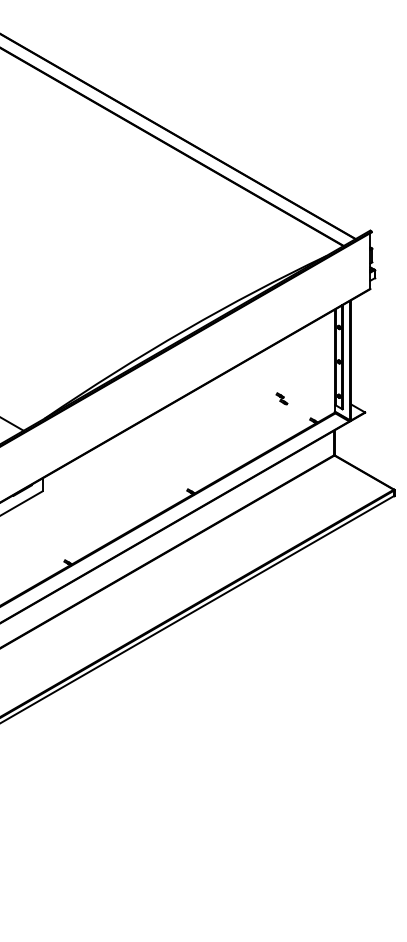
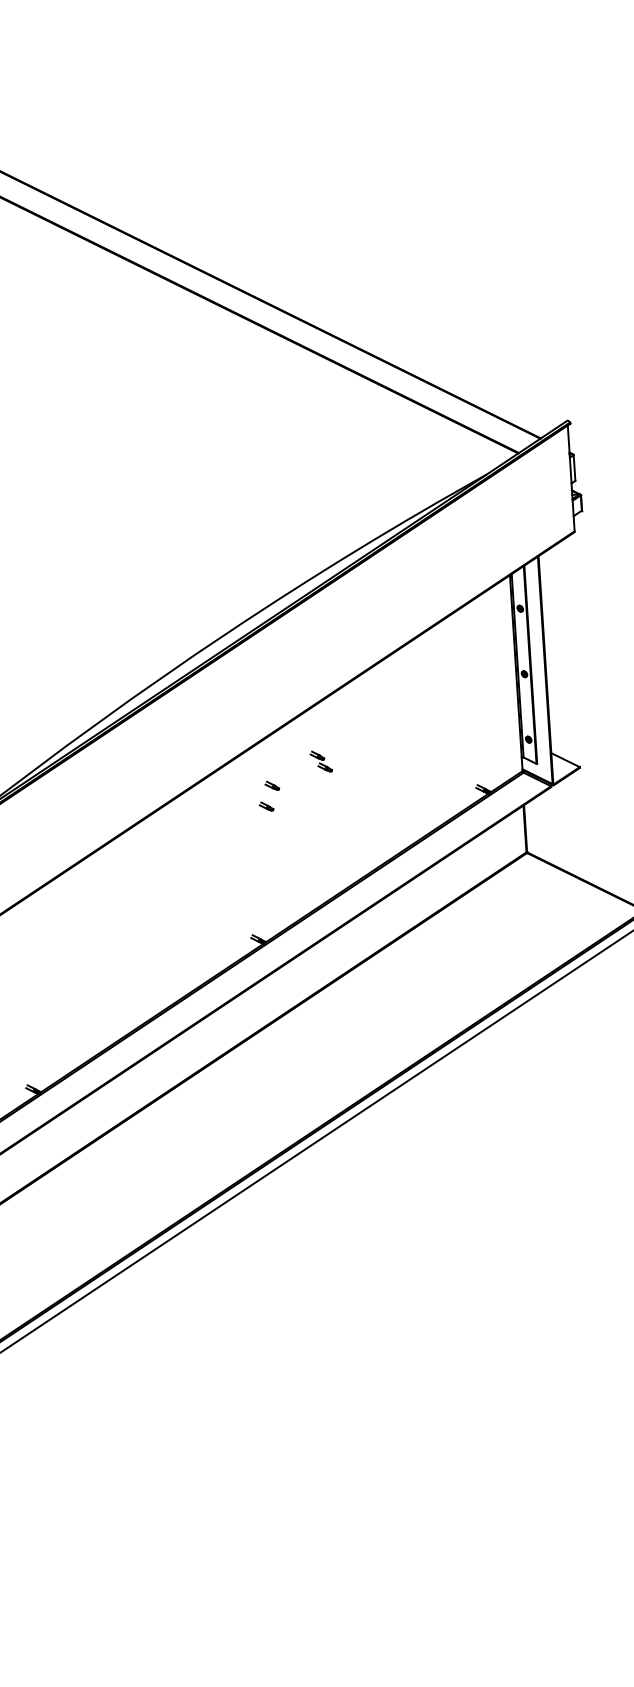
part: (281, 398) -> (320, 761), moved
part: (201, 416) -> (269, 795), added

